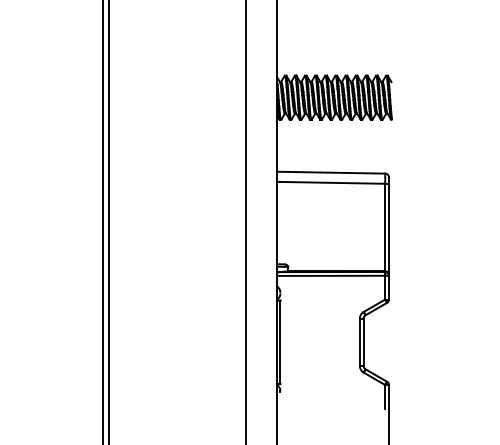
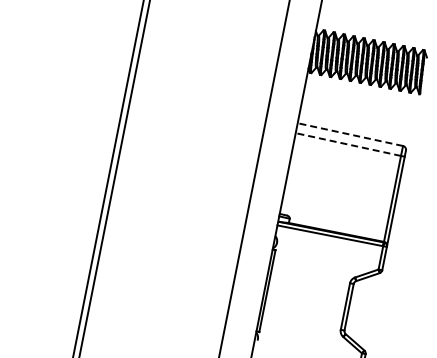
line: (331, 172) -> (350, 134), solid -> dashed
line: (331, 182) -> (348, 144), solid -> dashed

